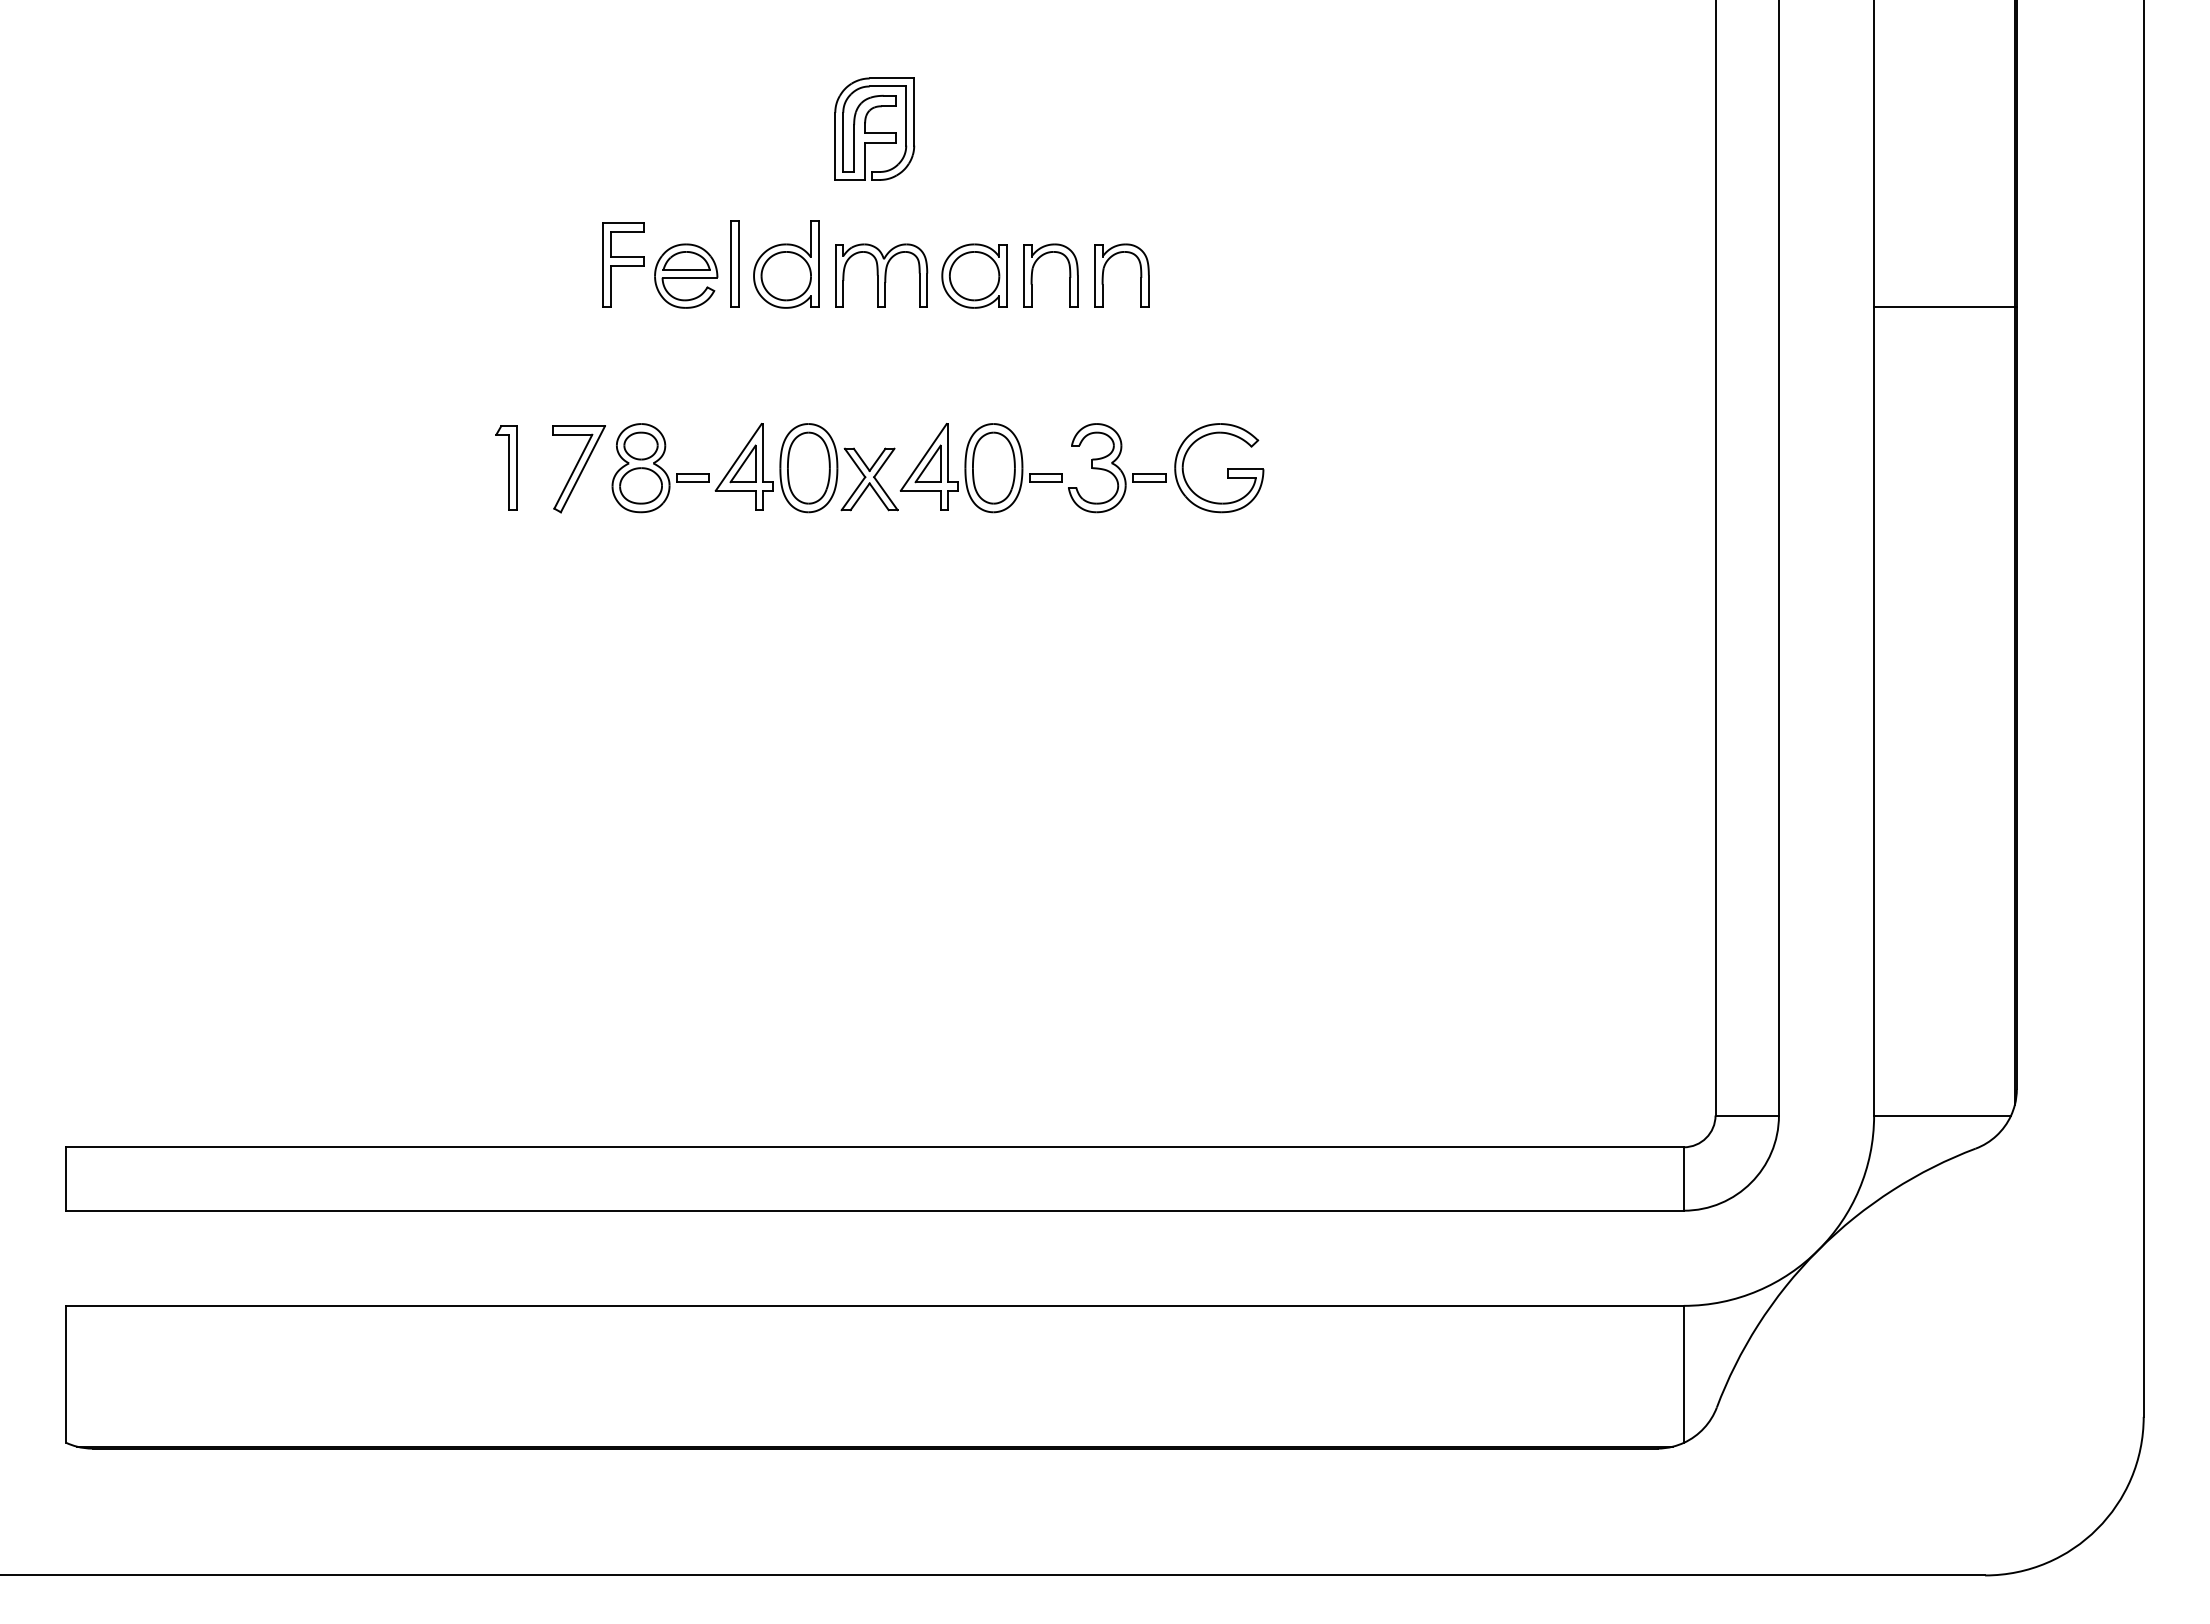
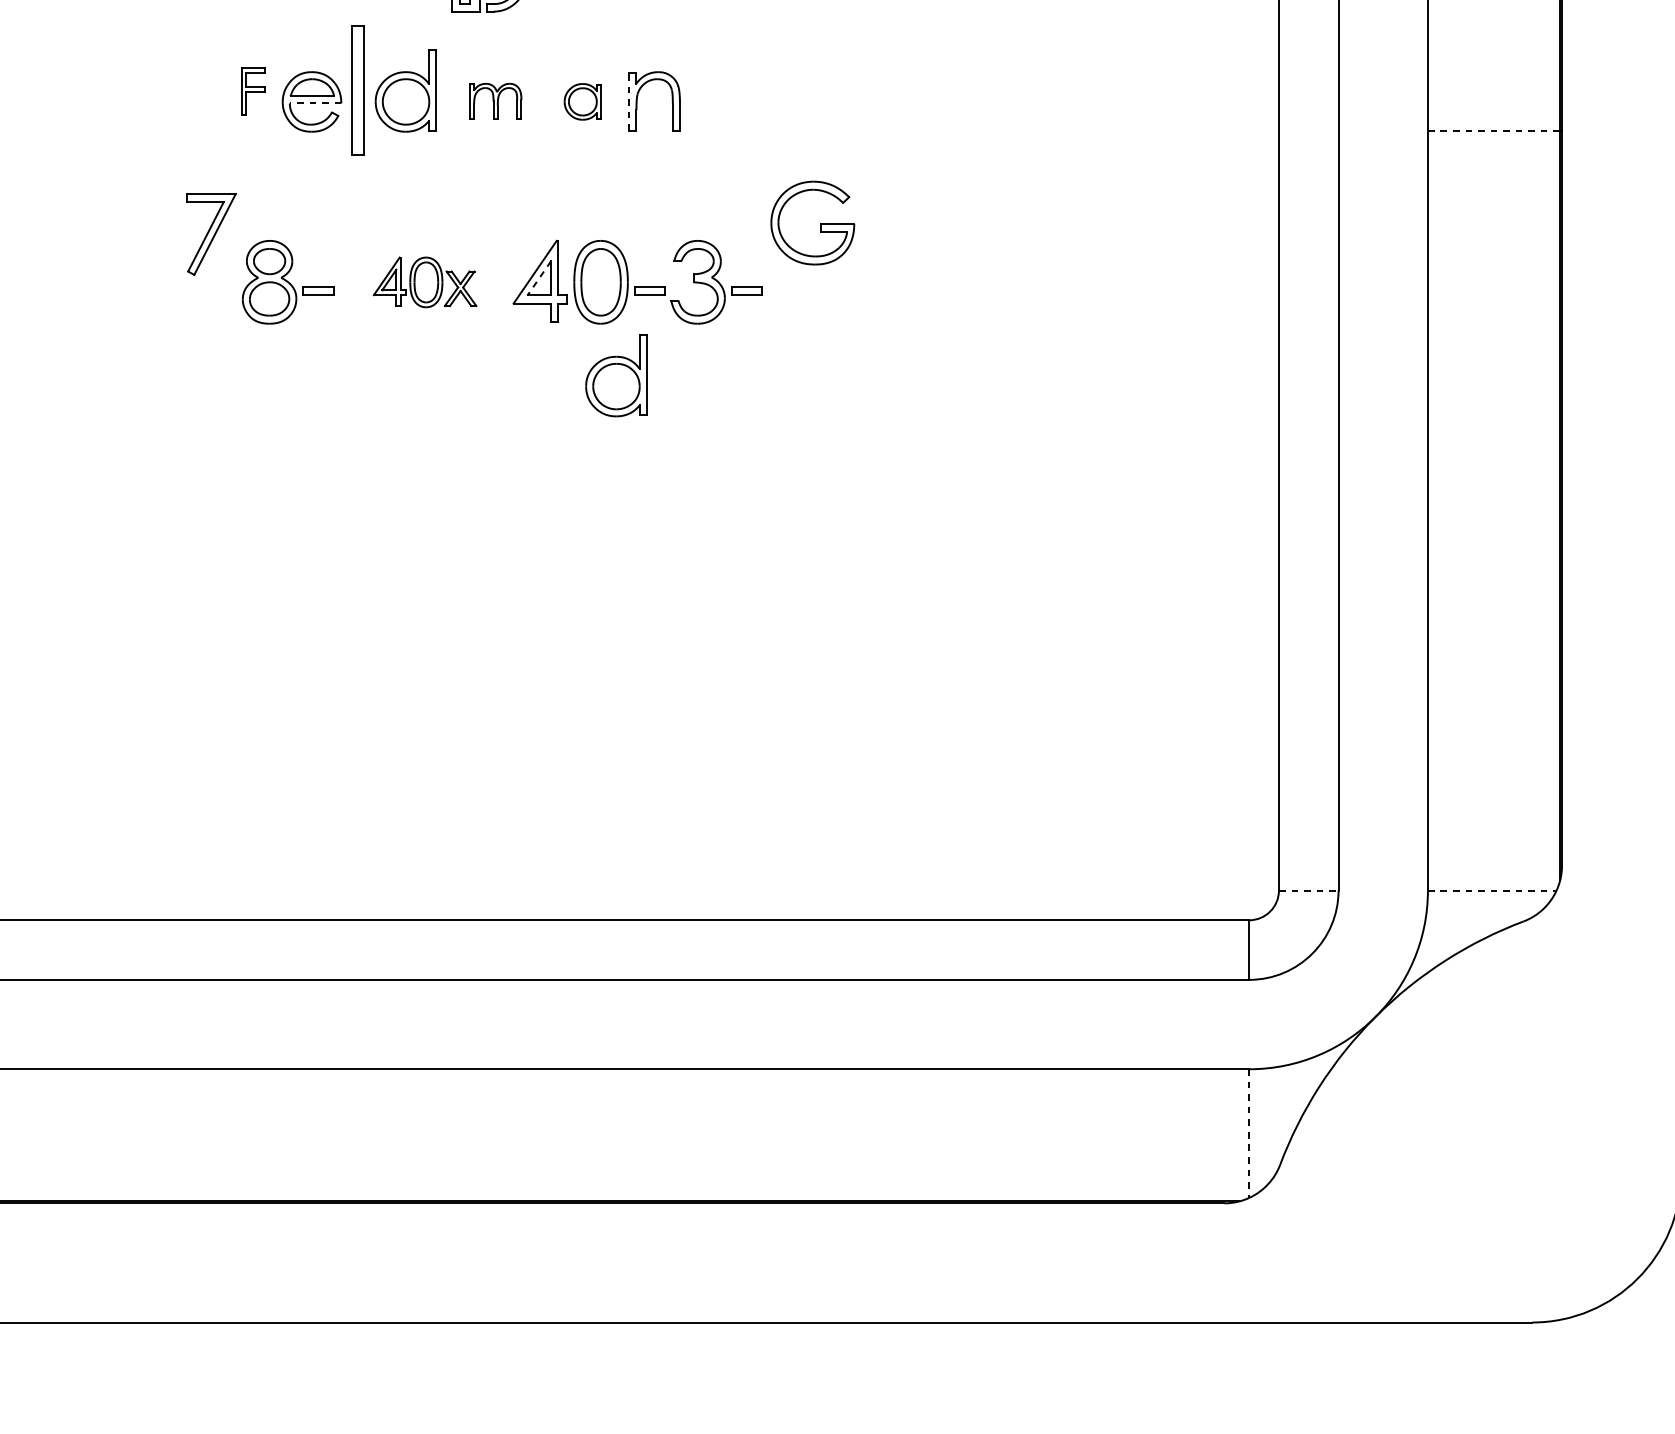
part: (734, 263) -> (357, 90), size x1.6
part: (623, 264) -> (253, 91), size x0.6
part: (1104, 271) -> (704, 97), removed
part: (881, 275) -> (495, 101), size x0.6
part: (974, 275) -> (582, 101), size x0.6
line: (1024, 276) -> (629, 102), solid -> dashed
line: (689, 277) -> (315, 103), solid -> dashed
line: (1945, 306) -> (1494, 130), solid -> dashed
line: (927, 464) -> (538, 278), solid -> dashed
part: (506, 467) -> (143, 281), removed
part: (806, 468) -> (425, 282), size x0.6
part: (1227, 468) -> (820, 223), moved
part: (578, 469) -> (210, 234), moved
part: (1010, 567) -> (616, 375), added
line: (1747, 1115) -> (1308, 890), solid -> dashed
line: (1942, 1115) -> (1492, 890), solid -> dashed
line: (1683, 1374) -> (1248, 1133), solid -> dashed

